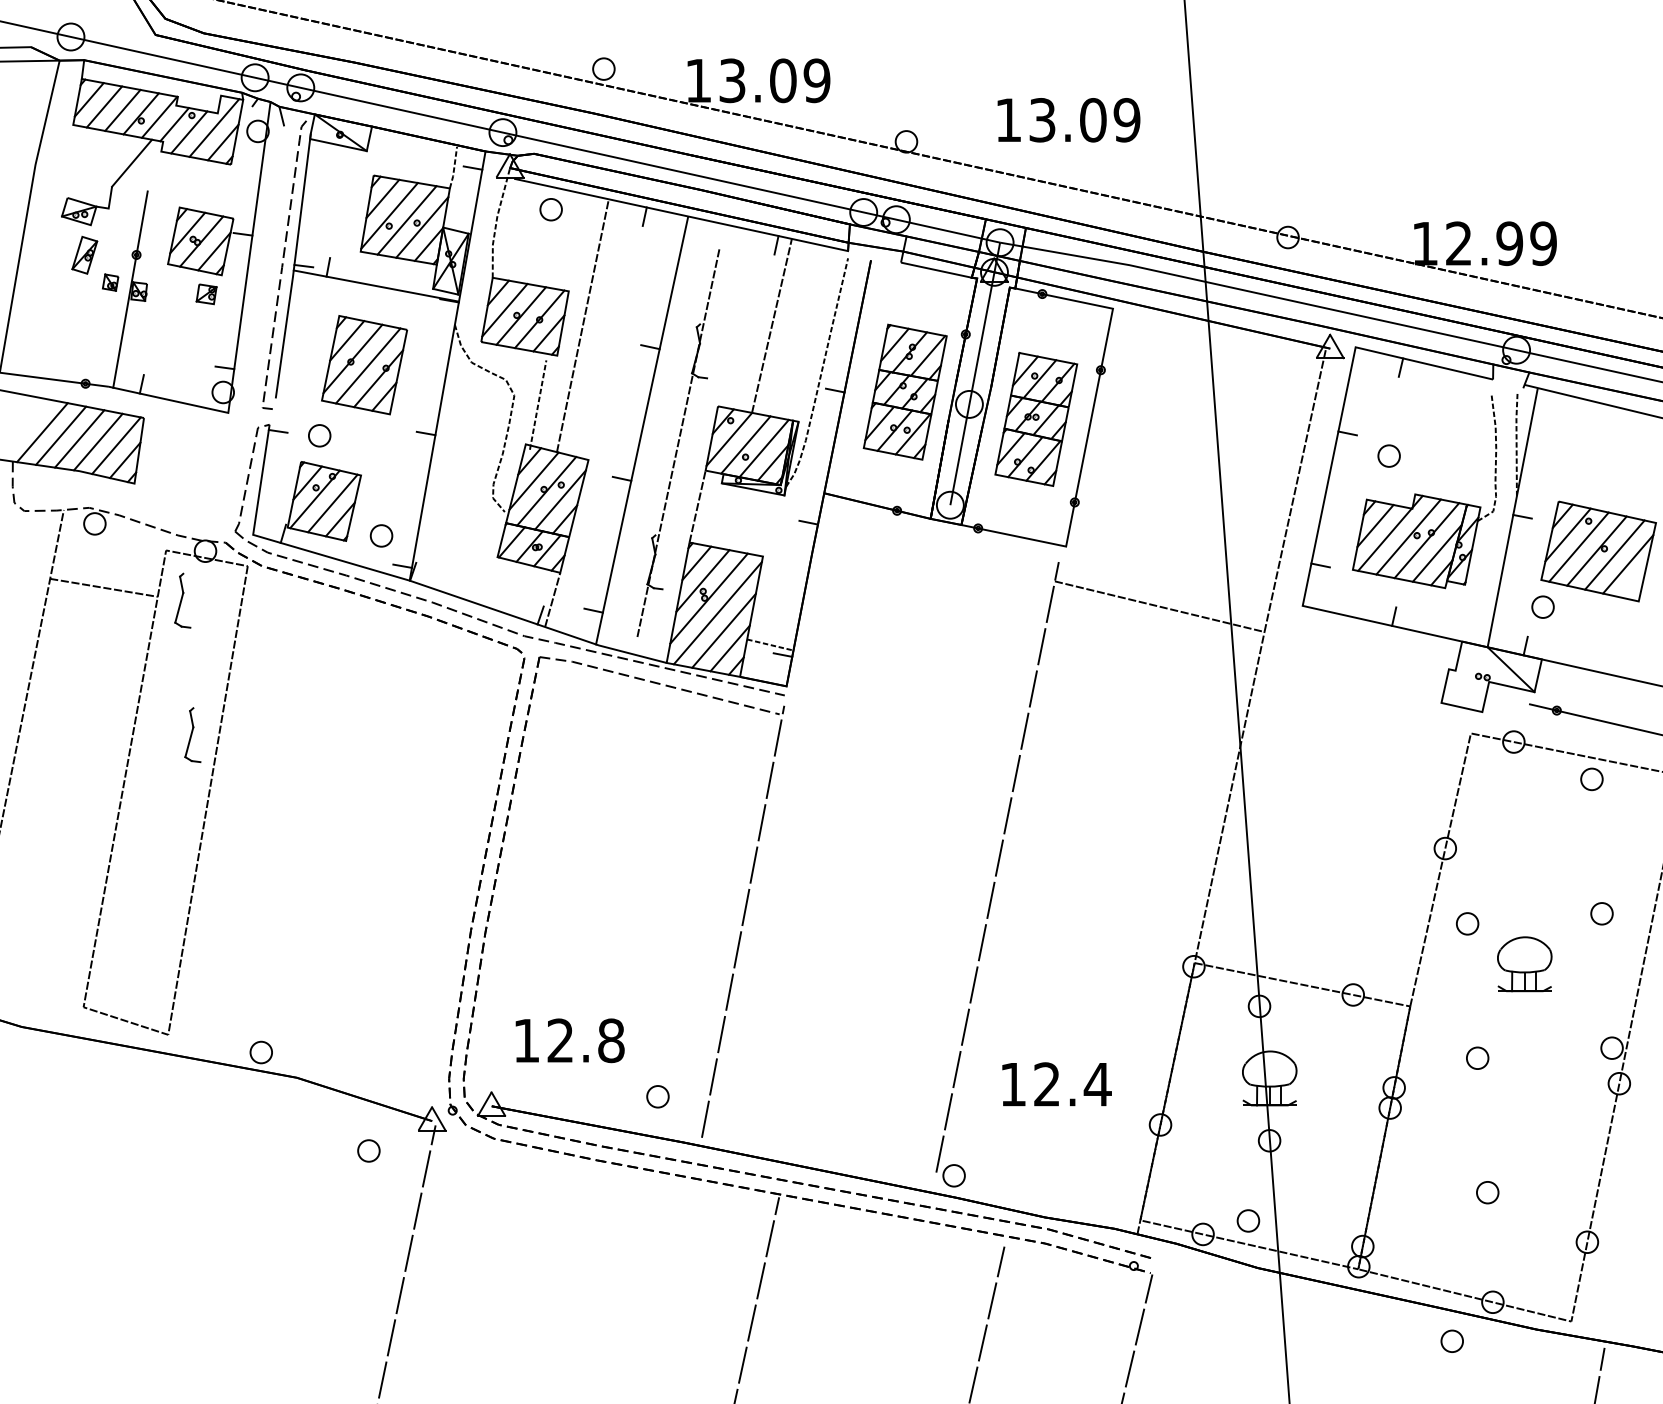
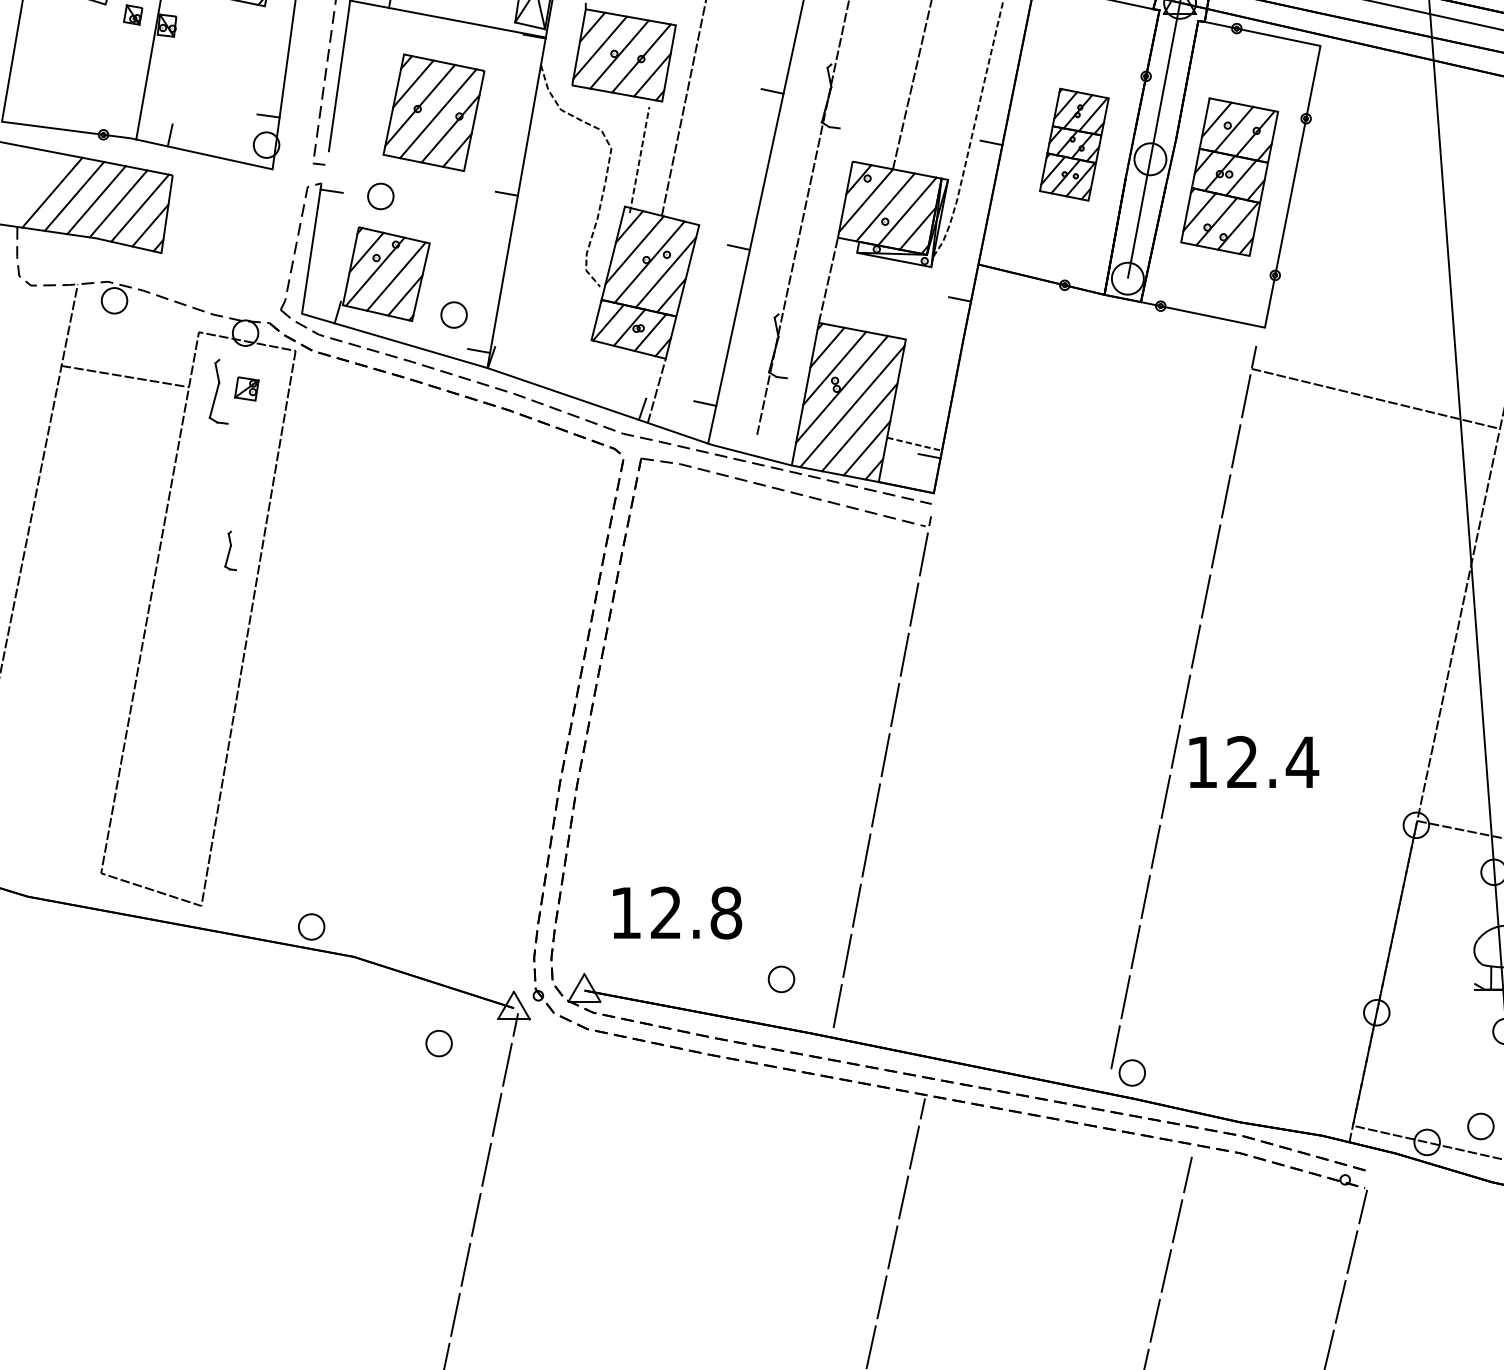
part: (206, 294) -> (246, 389), moved
part: (904, 391) -> (1073, 143), size x0.7
part: (192, 734) -> (230, 550), size x0.6
text: (1056, 1084) -> (1253, 762), moved

